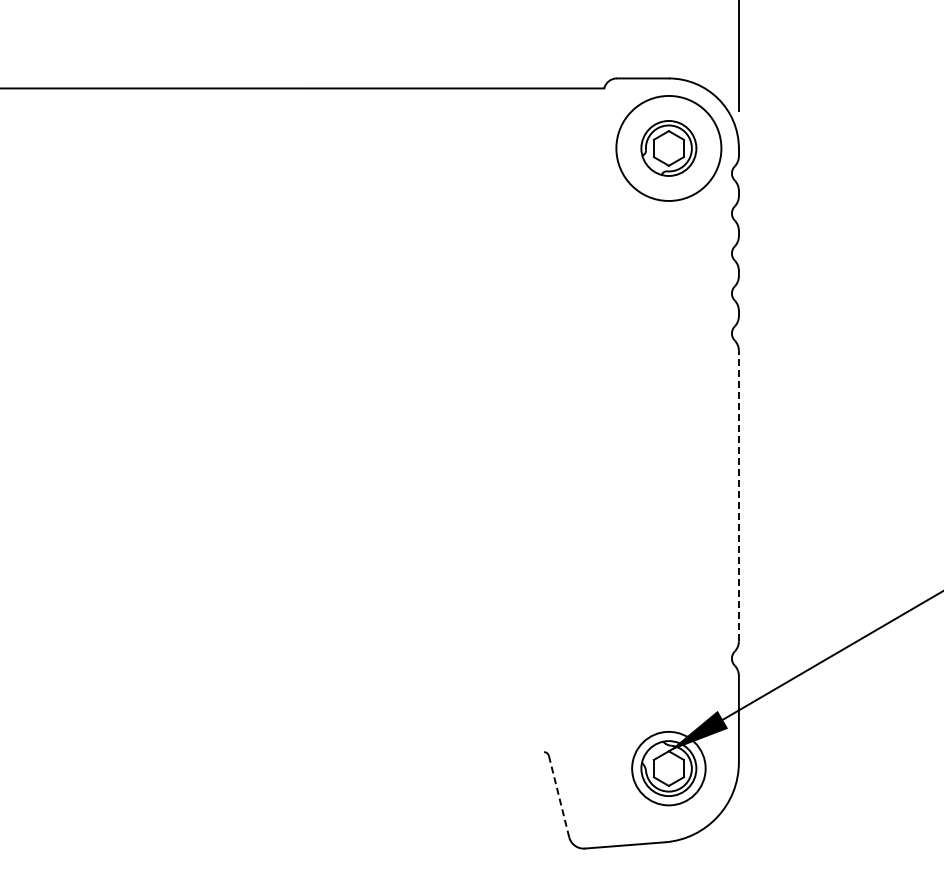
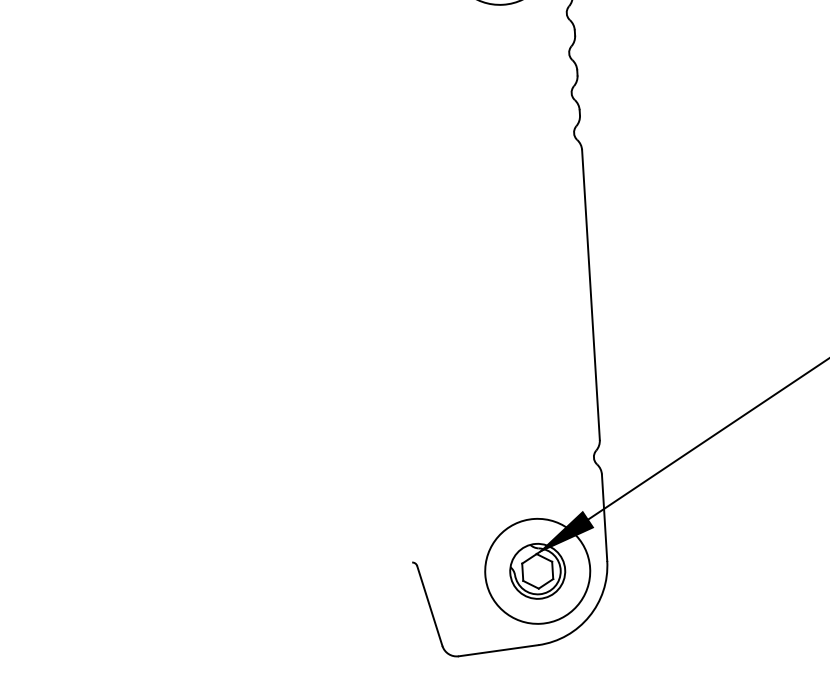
line: (738, 495) -> (590, 294), dashed -> solid
circle: (668, 768) -> (537, 571), size x1.43
line: (559, 796) -> (430, 605), dashed -> solid

